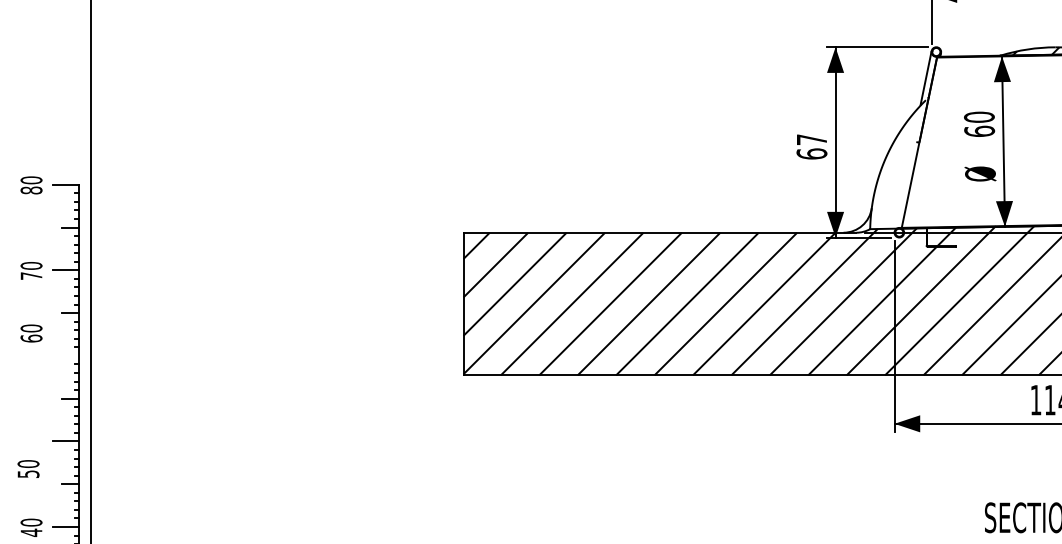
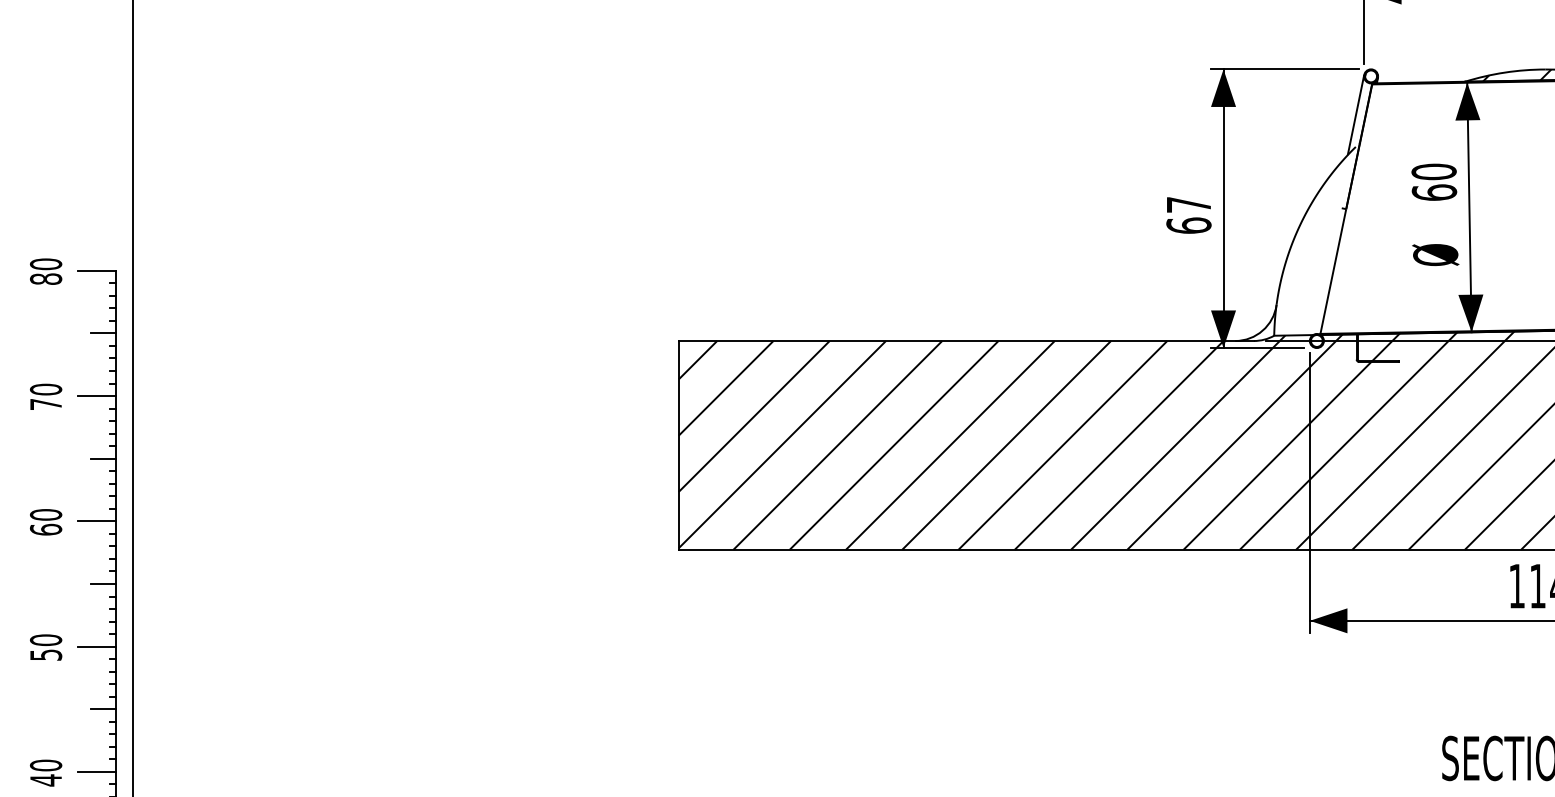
text: (31, 333) -> (46, 522), moved
line: (66, 355) -> (97, 520), added
text: (28, 468) -> (46, 646), moved

